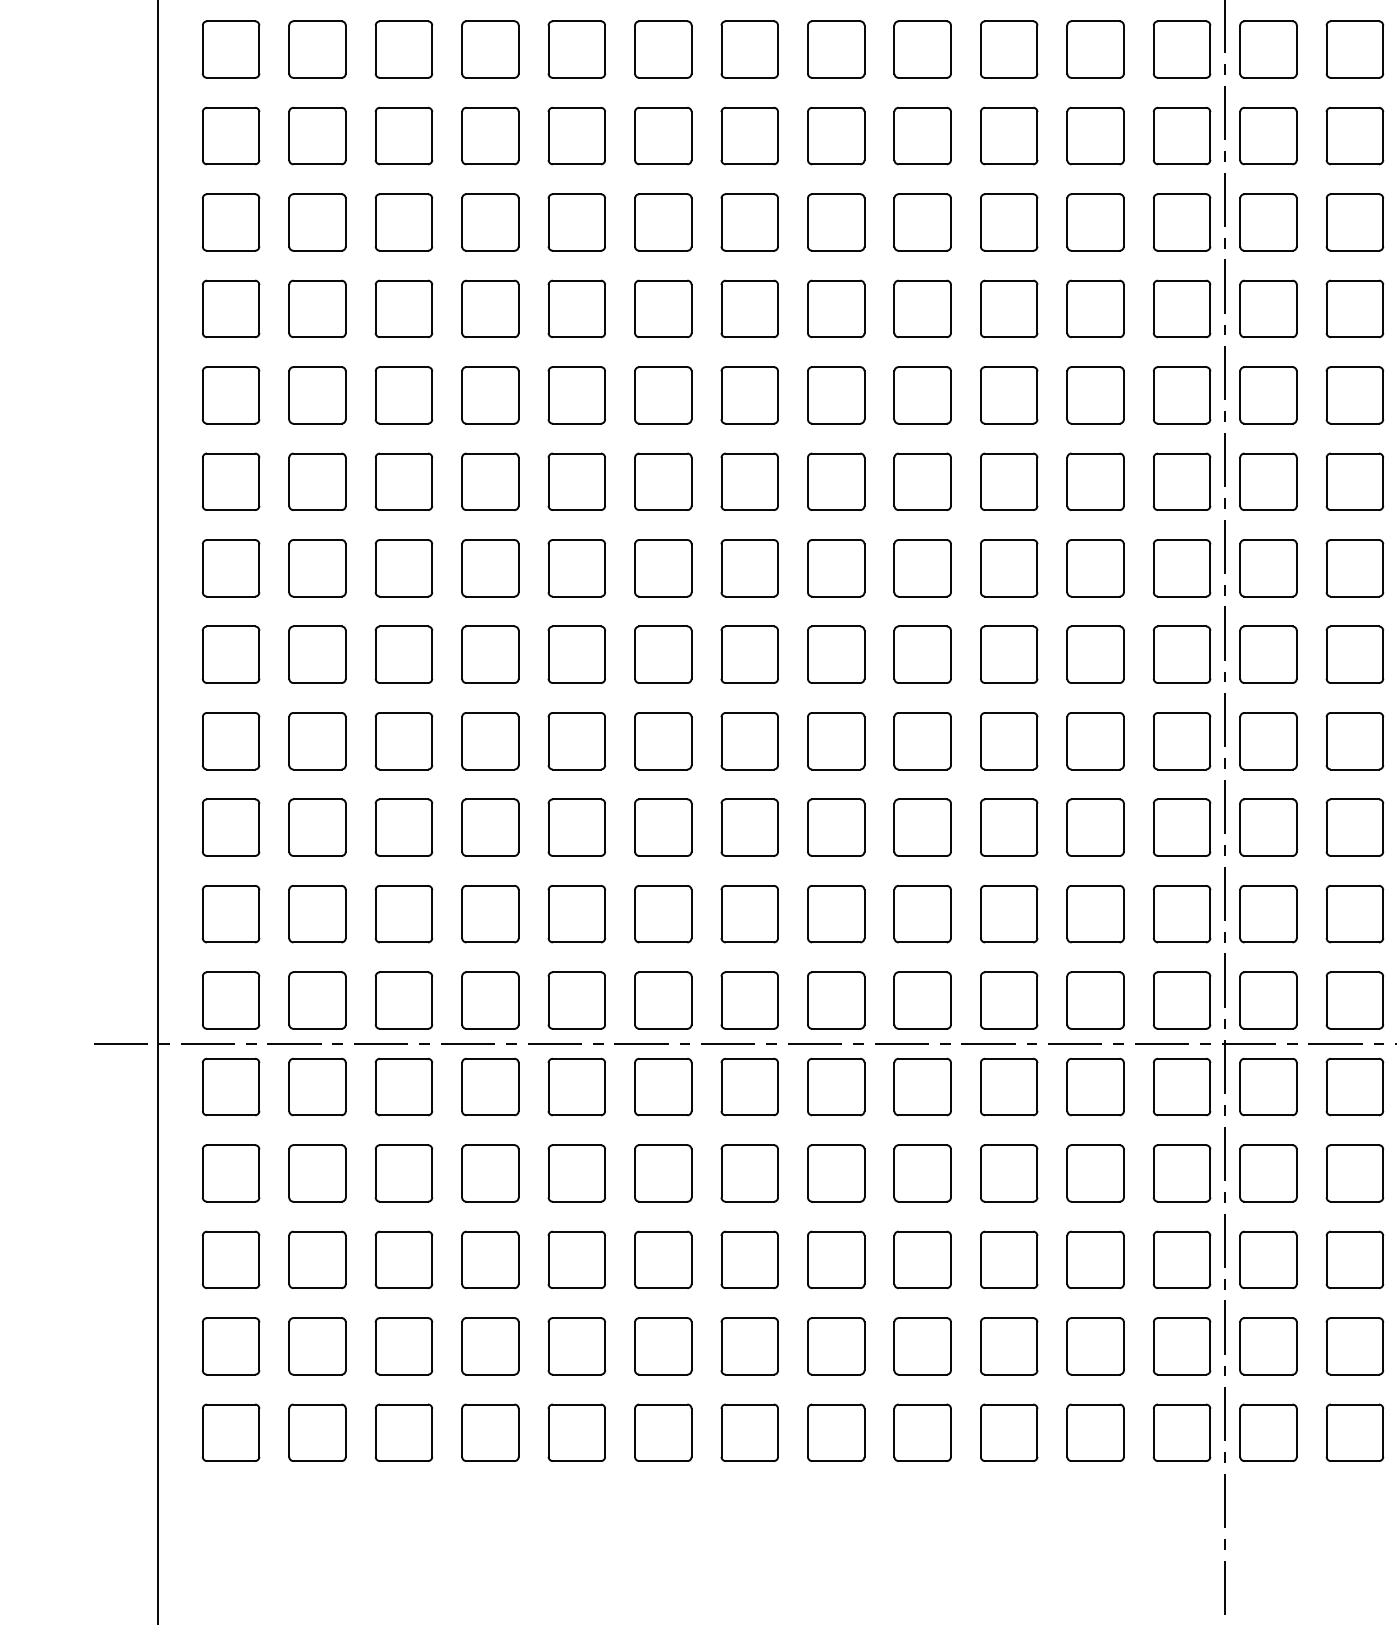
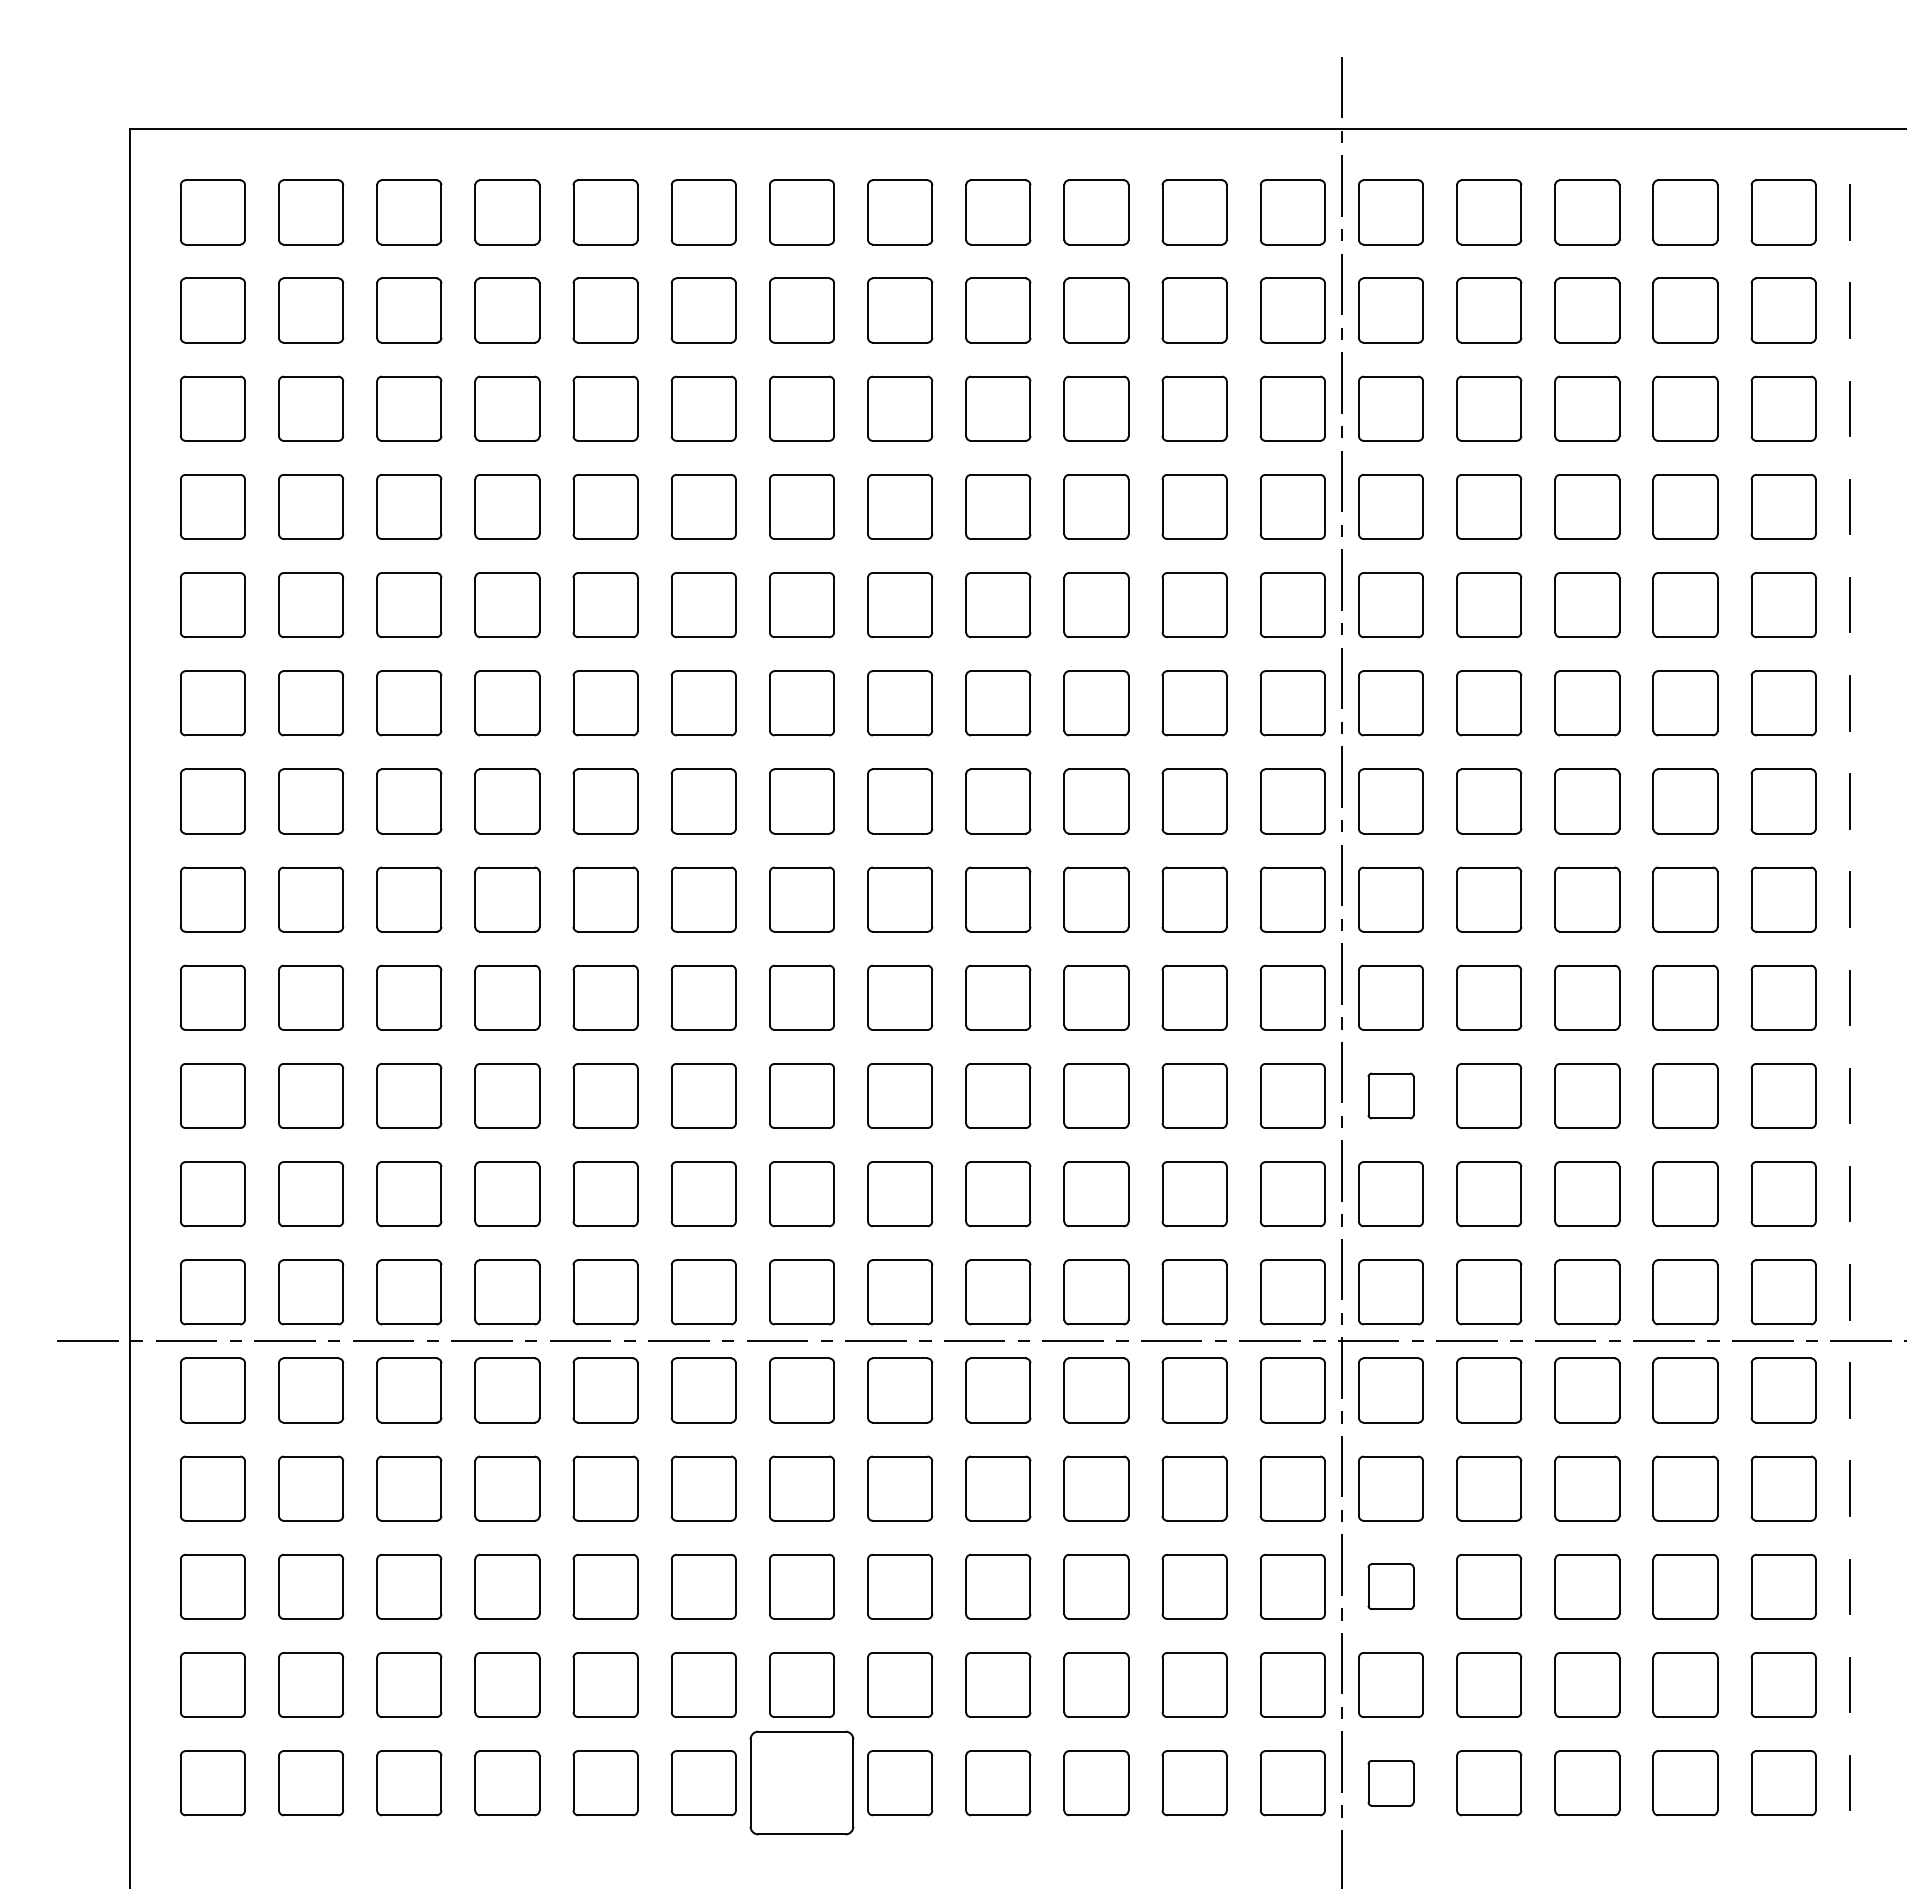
part: (1268, 827) -> (1390, 1095), size x0.7
part: (1268, 1259) -> (1390, 1586), size x0.7
part: (749, 1433) -> (801, 1783), size x1.6
part: (1268, 1433) -> (1390, 1783), size x0.7

